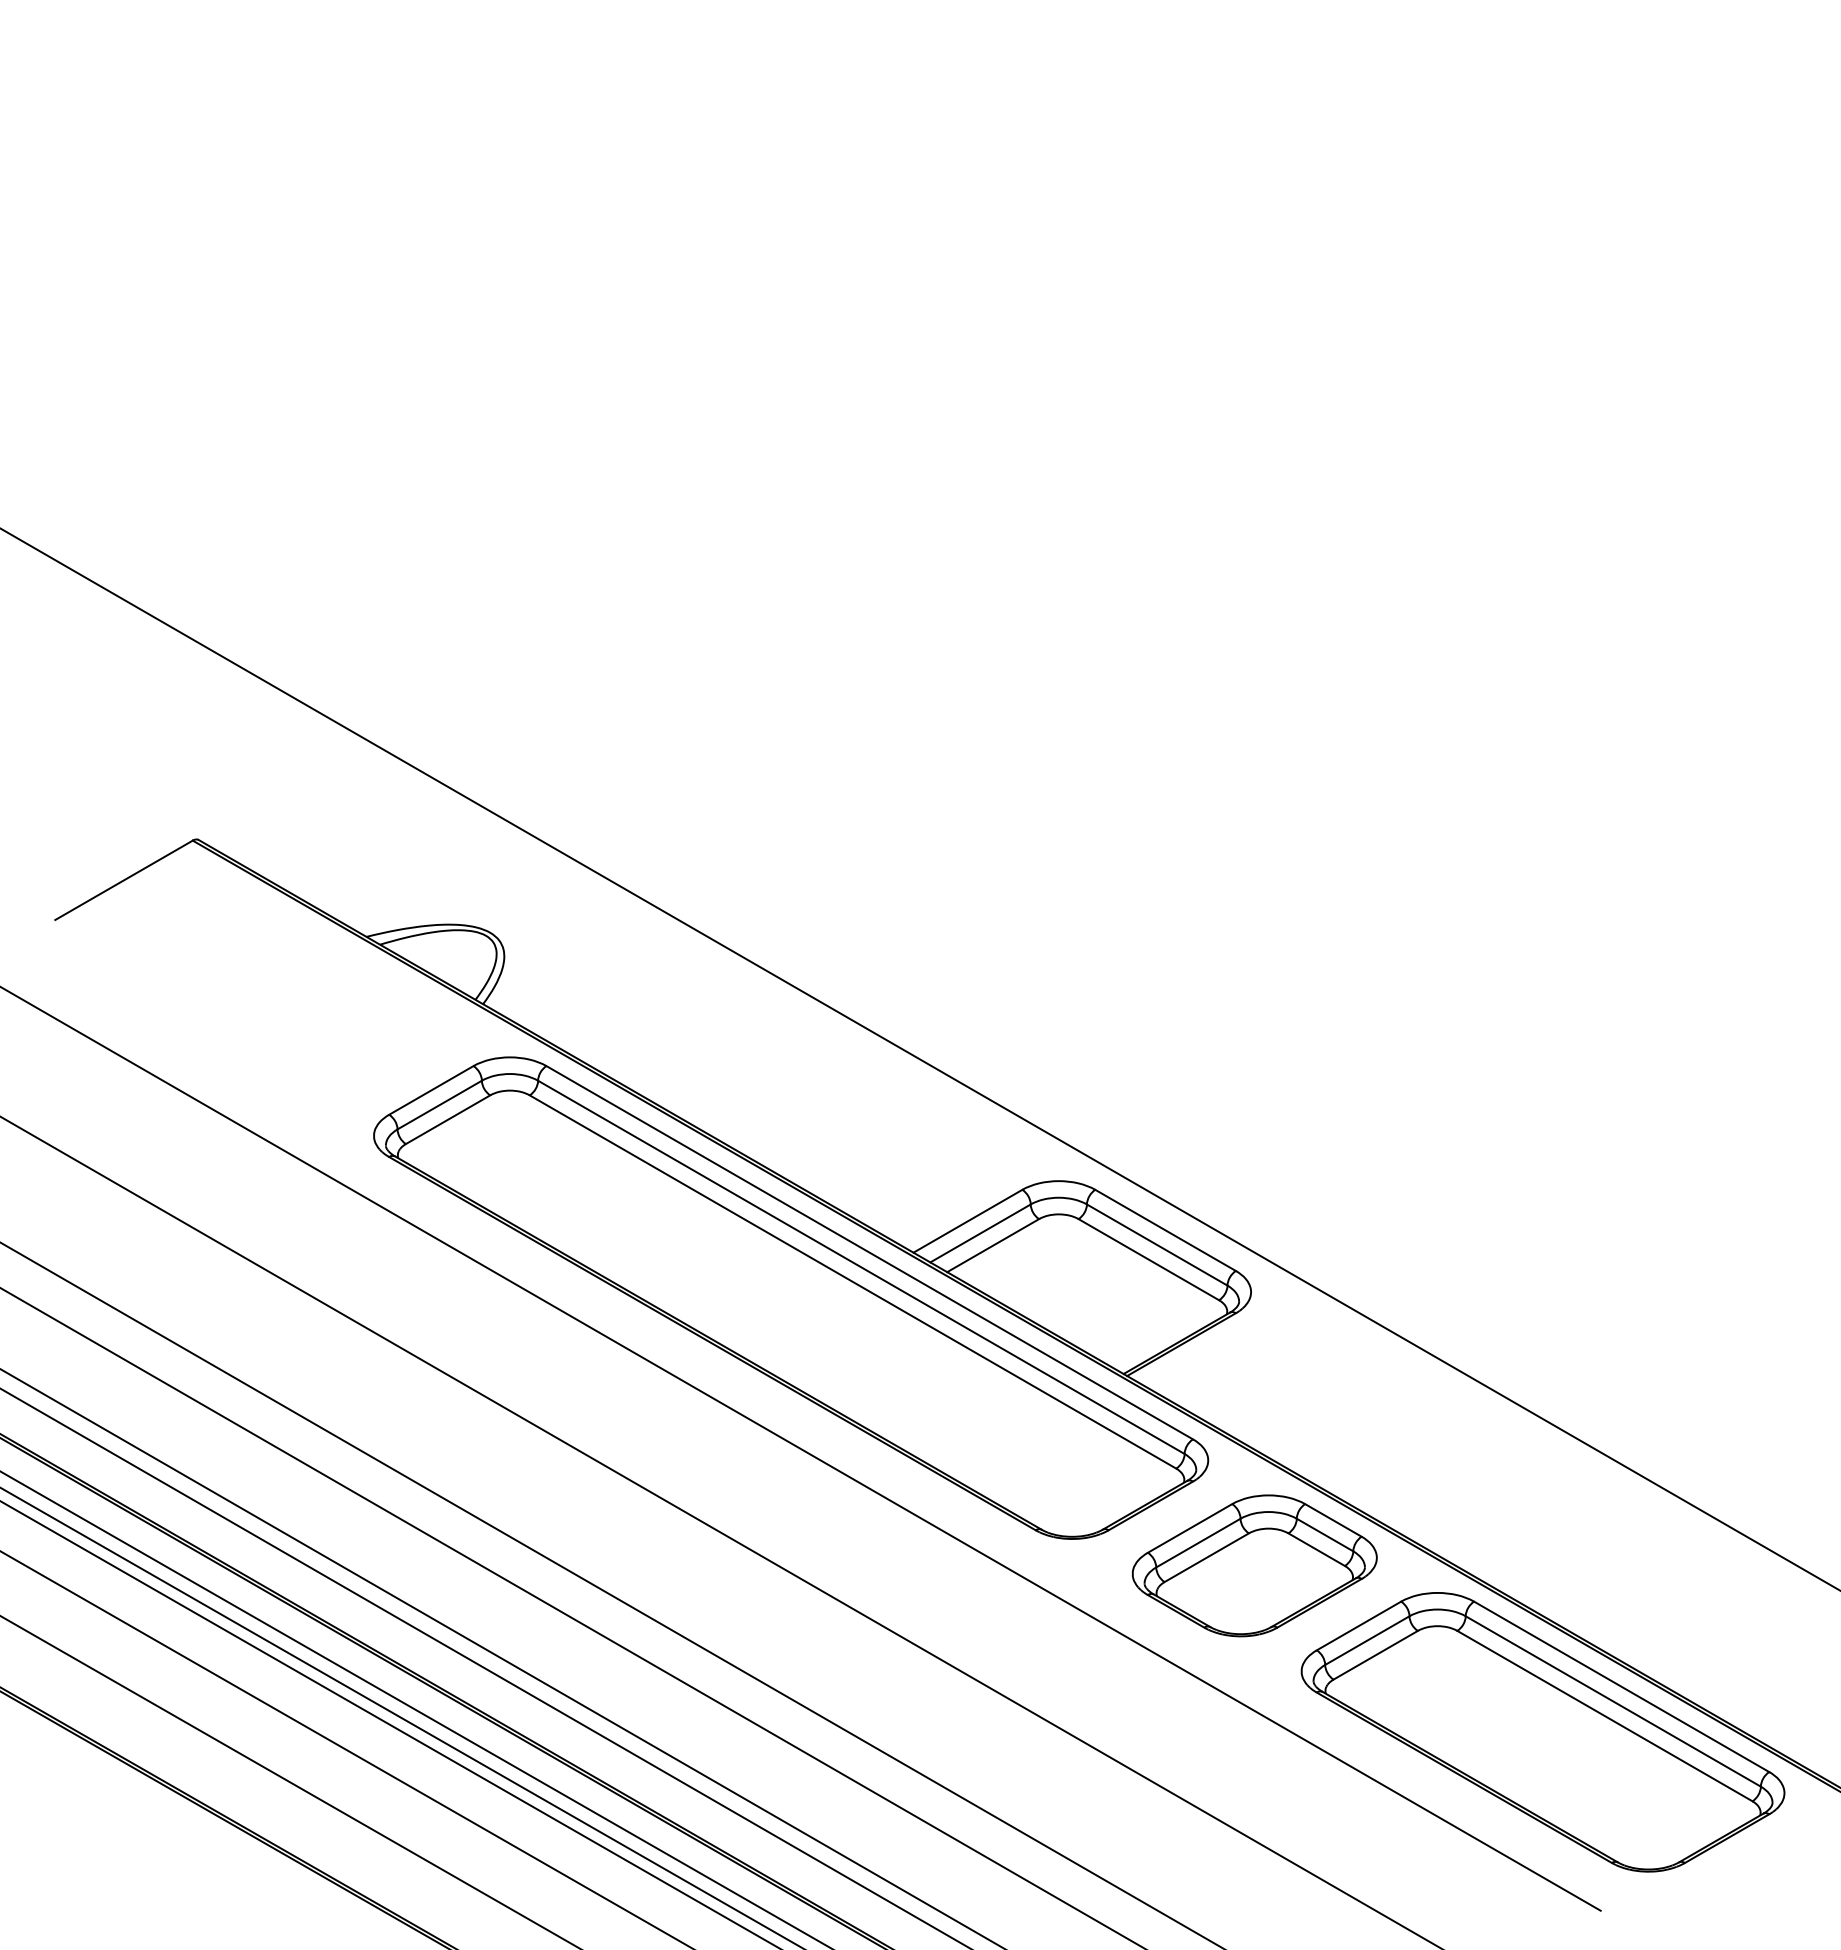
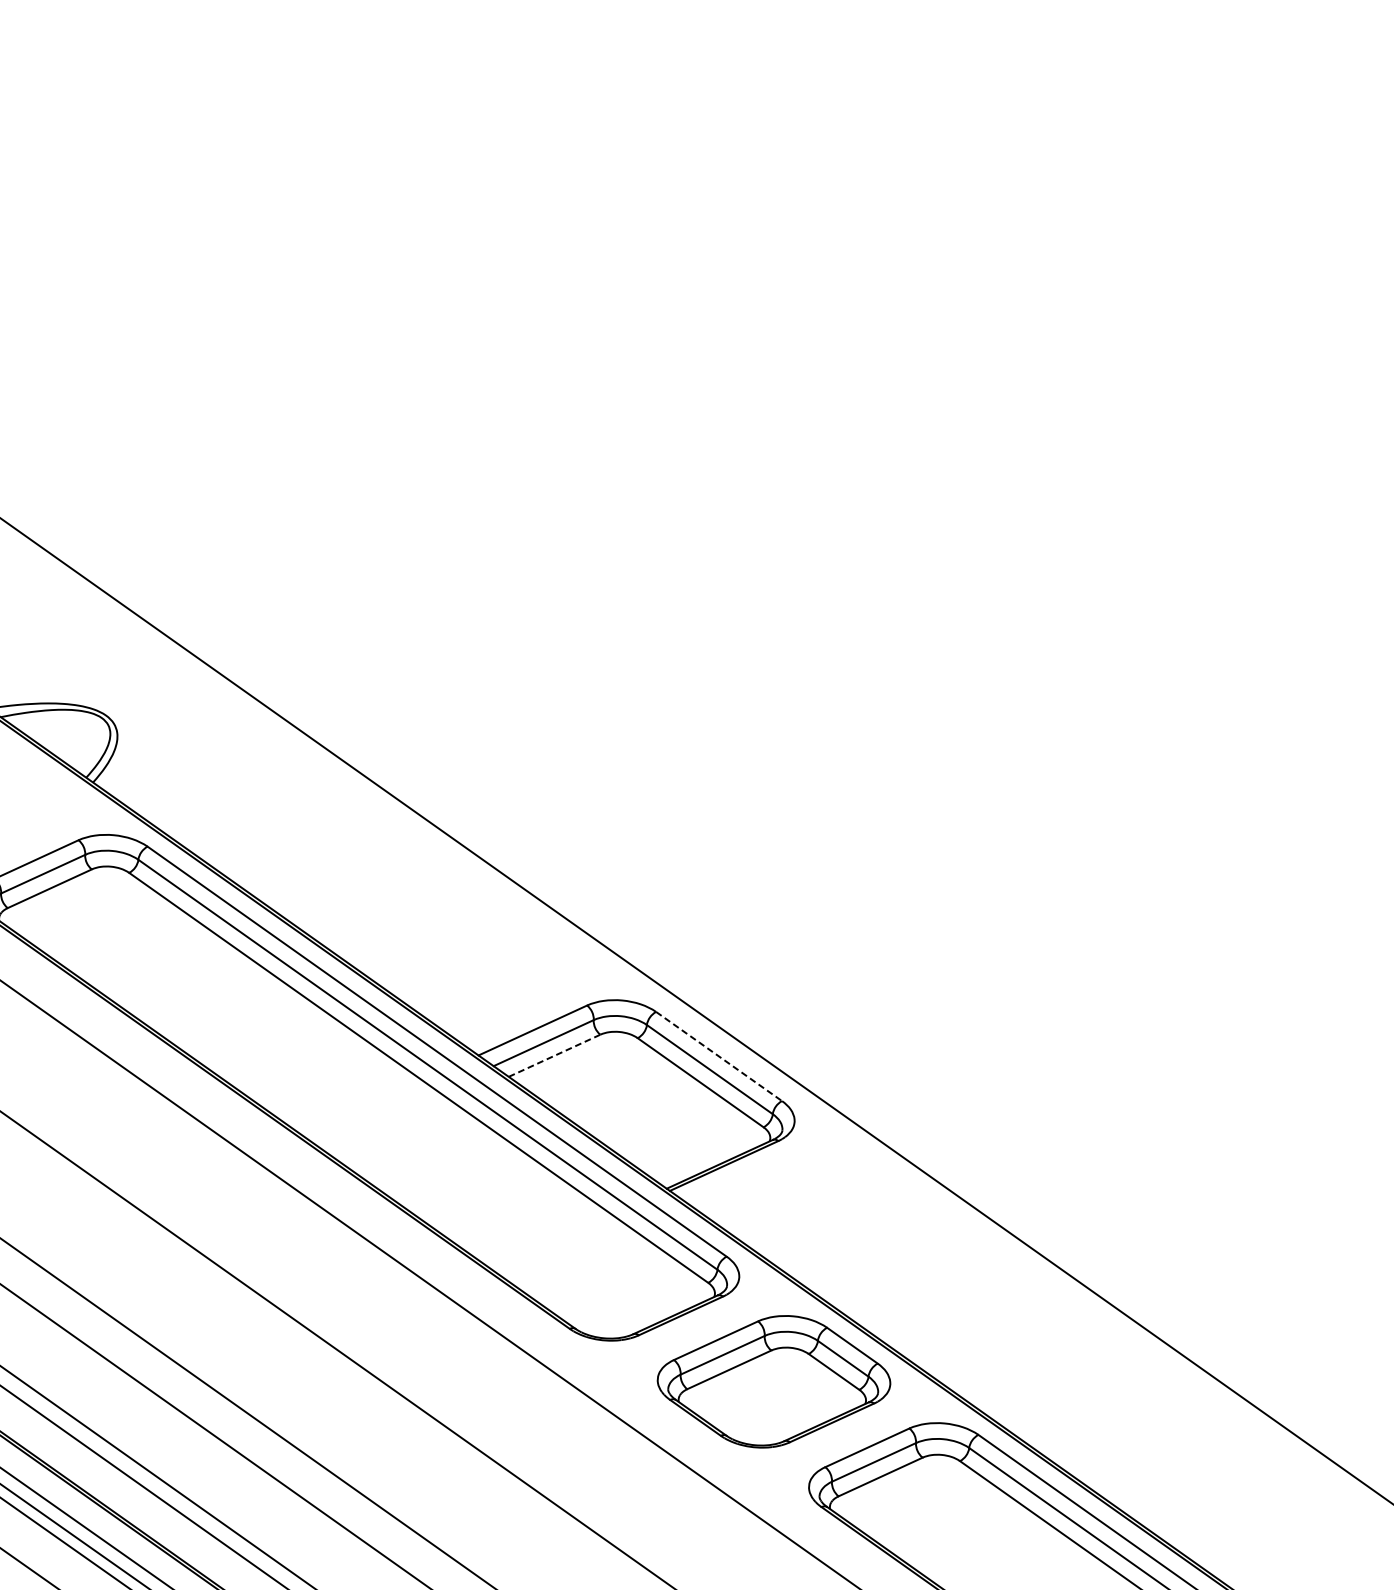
line: (1166, 1230) -> (719, 1056), solid -> dashed
line: (993, 1245) -> (554, 1055), solid -> dashed

